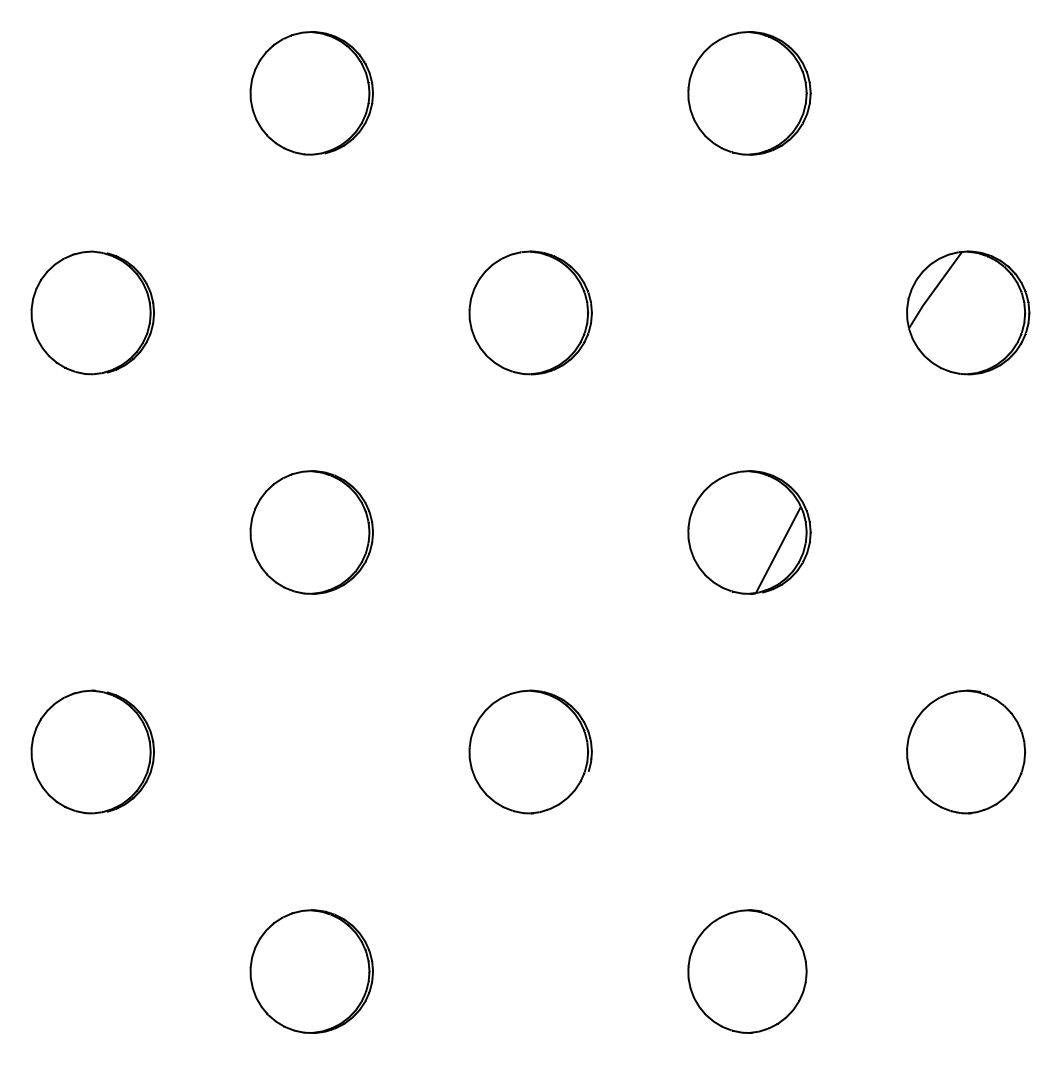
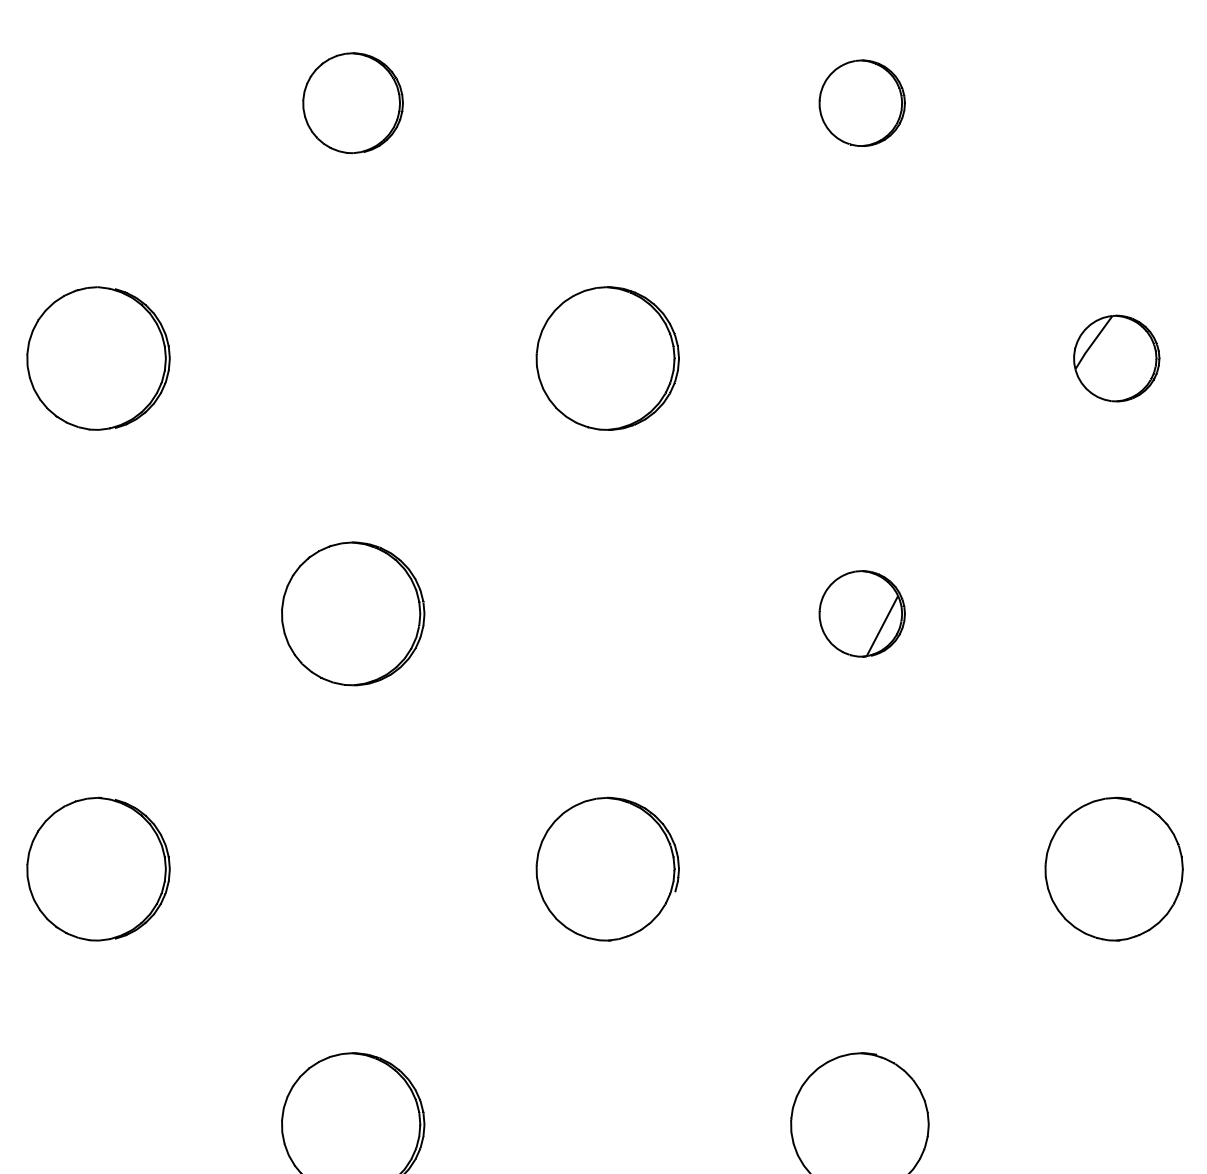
part: (311, 93) -> (352, 103), size x0.7
part: (749, 93) -> (862, 103), size x0.6
part: (968, 312) -> (1116, 358), size x0.6
part: (749, 532) -> (862, 613), size x0.6

